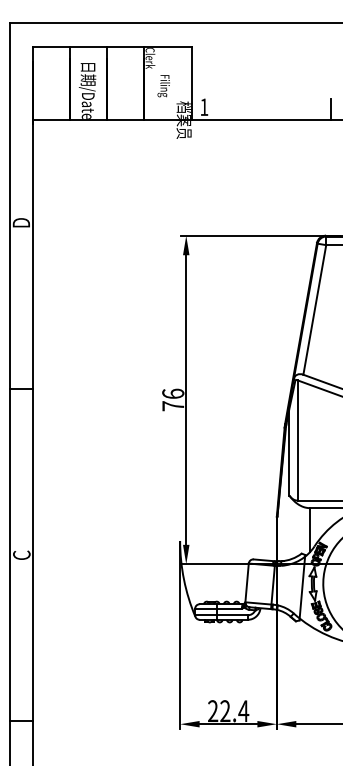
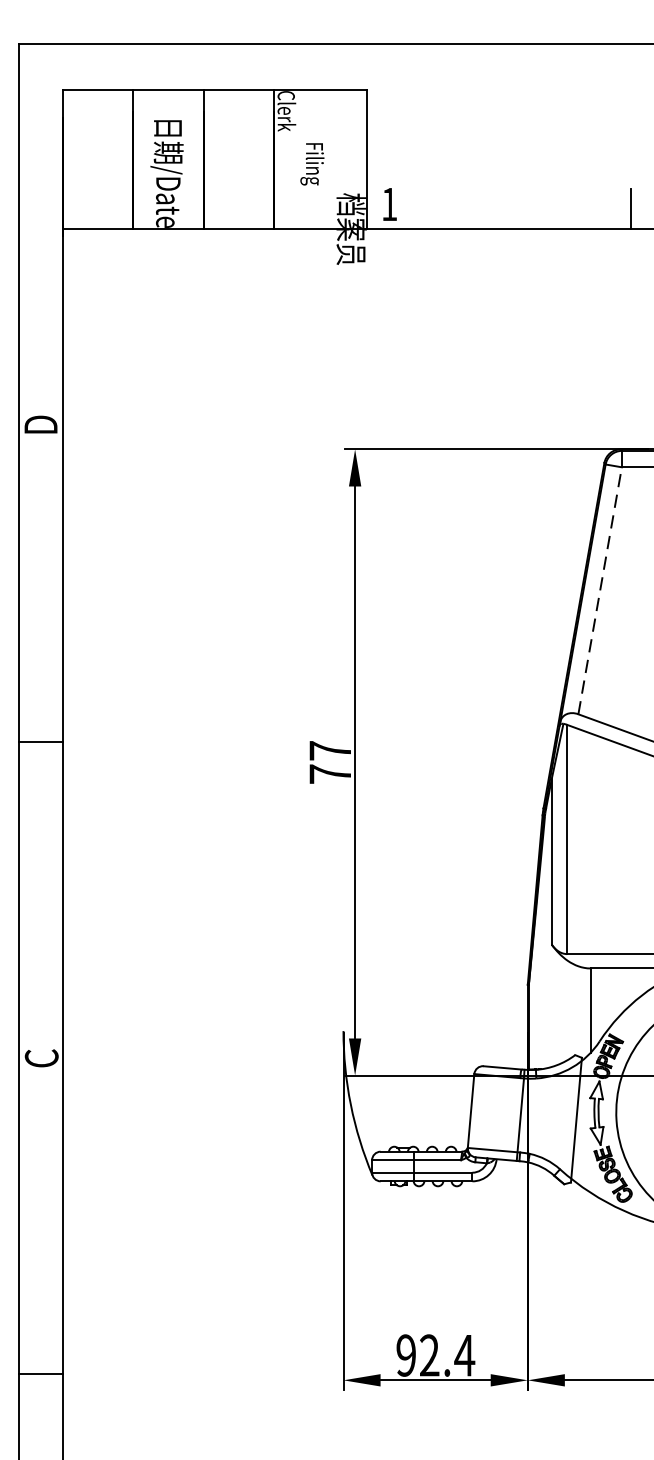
line: (314, 309) -> (599, 589), solid -> dashed
text: (173, 393) -> (330, 750), 76 -> 77
text: (213, 711) -> (407, 1356), 22.4 -> 92.4

